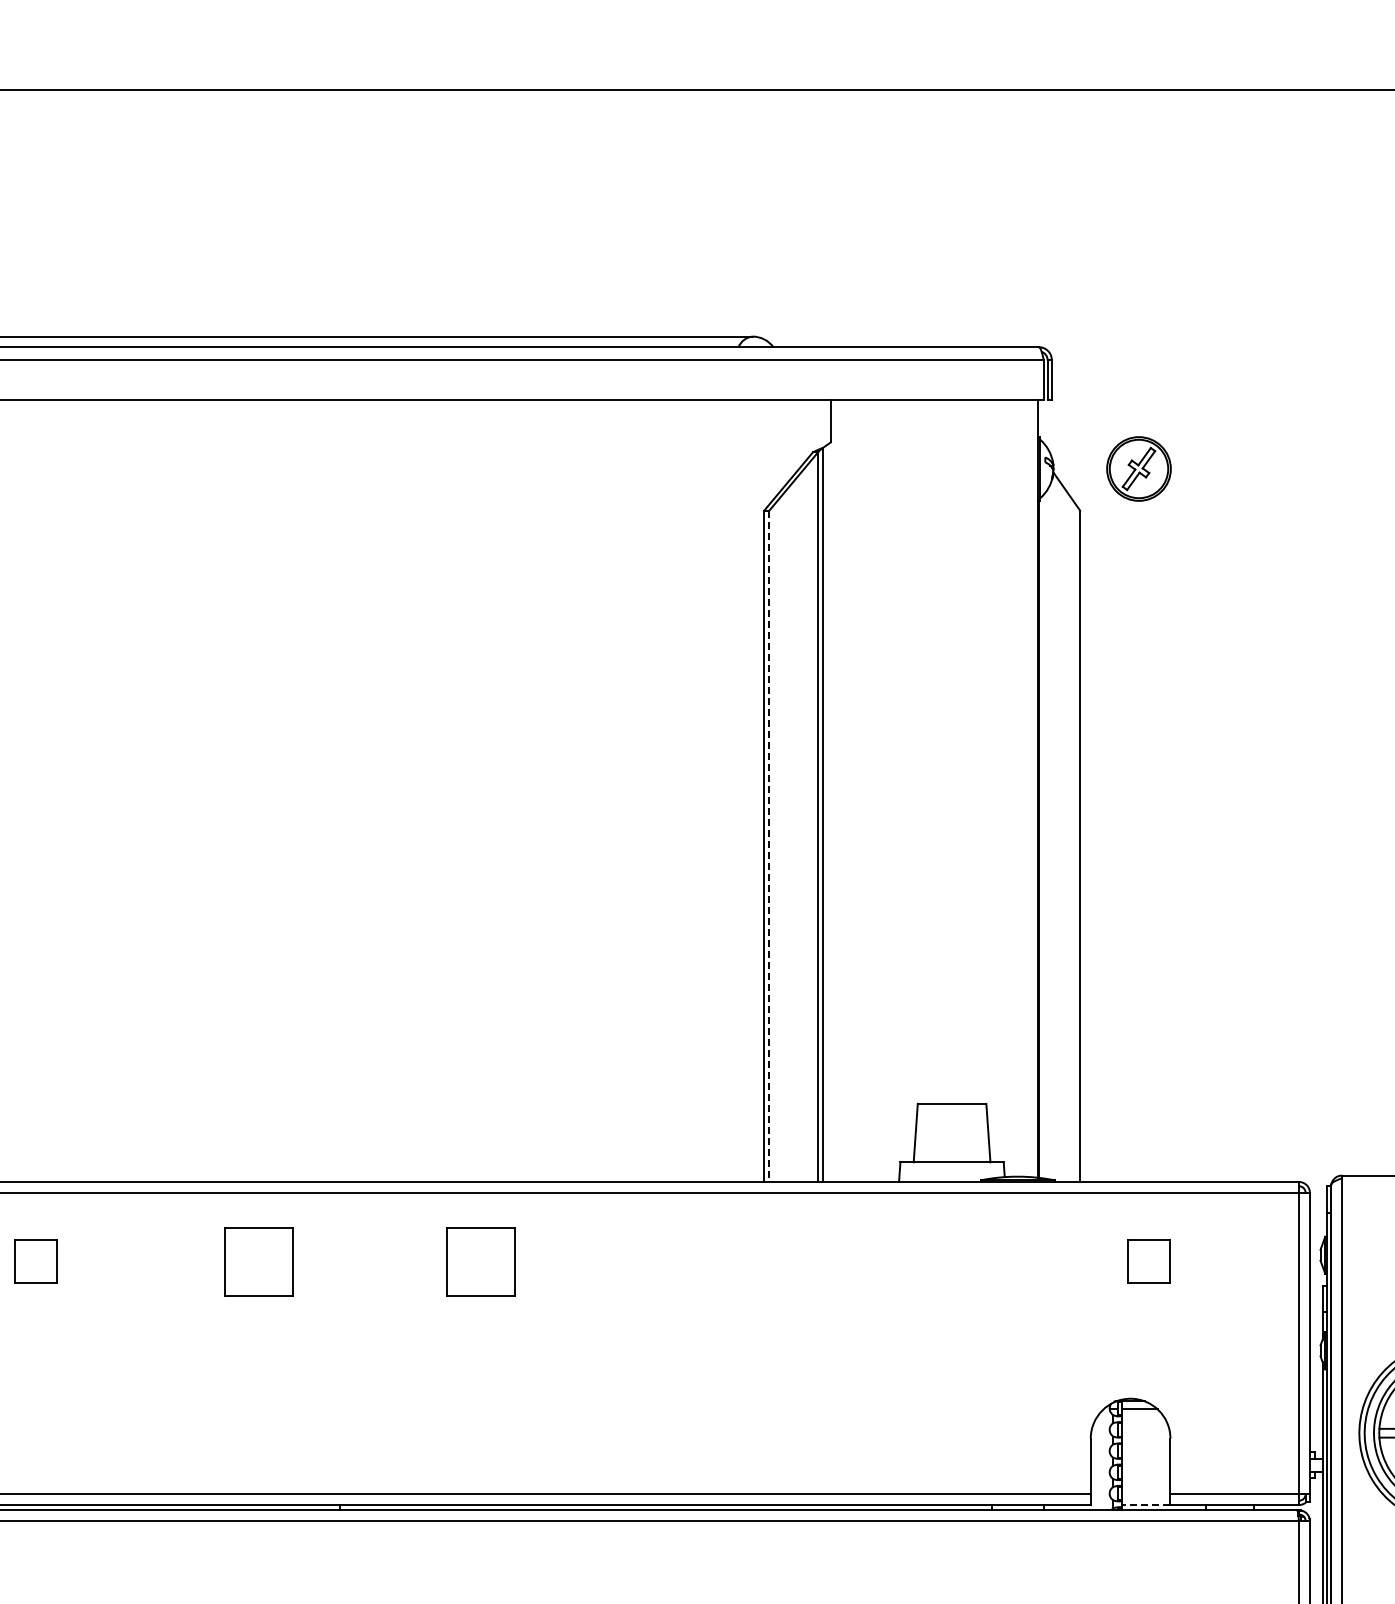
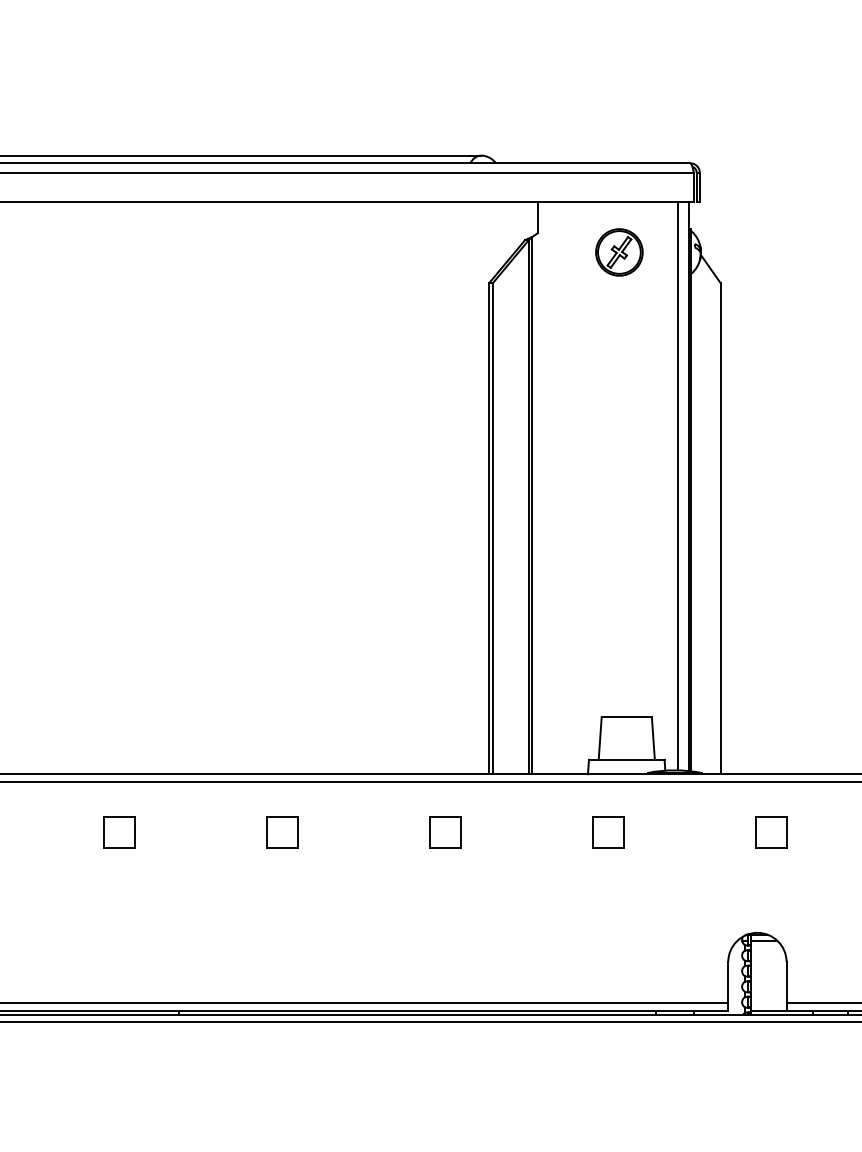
part: (1138, 468) -> (619, 252), moved
line: (1022, 788) -> (678, 486), added
line: (769, 846) -> (493, 528), dashed -> solid
part: (258, 1261) -> (119, 832), size x0.62
part: (481, 1261) -> (282, 832), size x0.62
part: (703, 1261) -> (444, 832), added
part: (926, 1261) -> (608, 832), added
line: (1145, 1505) -> (768, 1010), dashed -> solid

